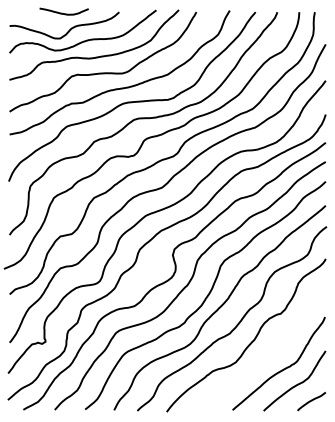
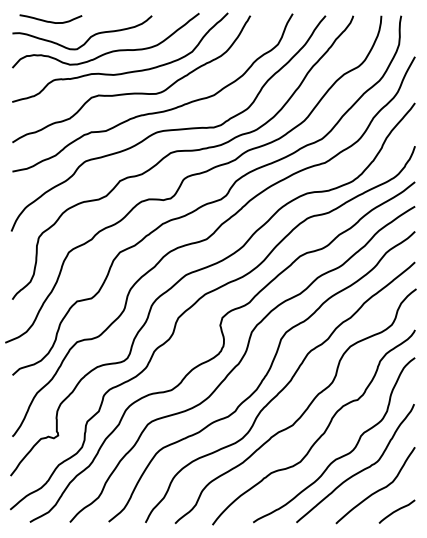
curve: (63, 13) -> (50, 21), moved
curve: (268, 357) -> (342, 455), added

